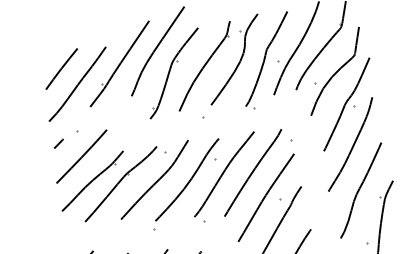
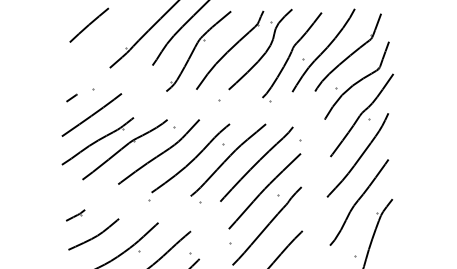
curve: (78, 83) -> (102, 42), removed

